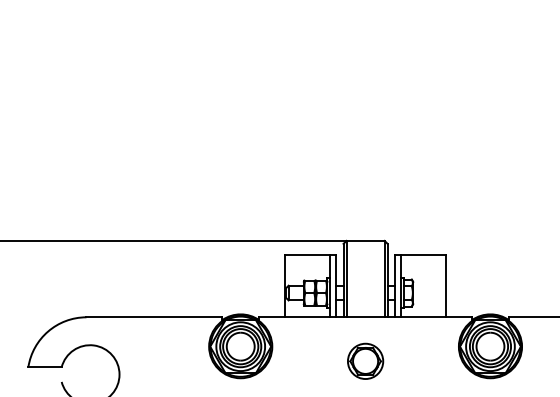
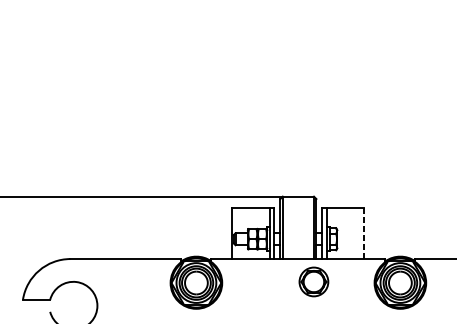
line: (446, 285) -> (364, 233), solid -> dashed
part: (365, 360) -> (313, 281), moved

